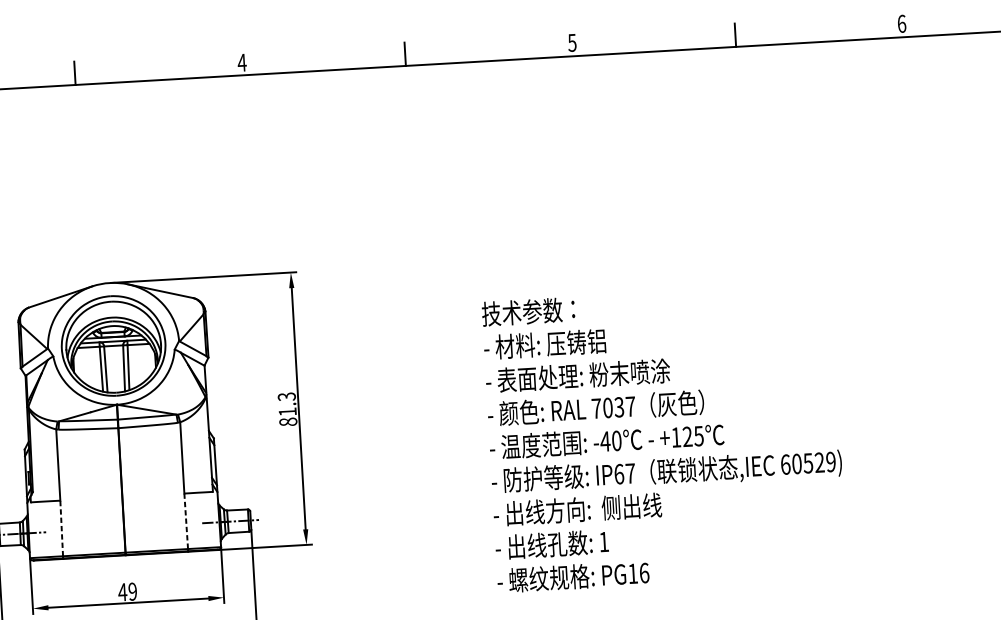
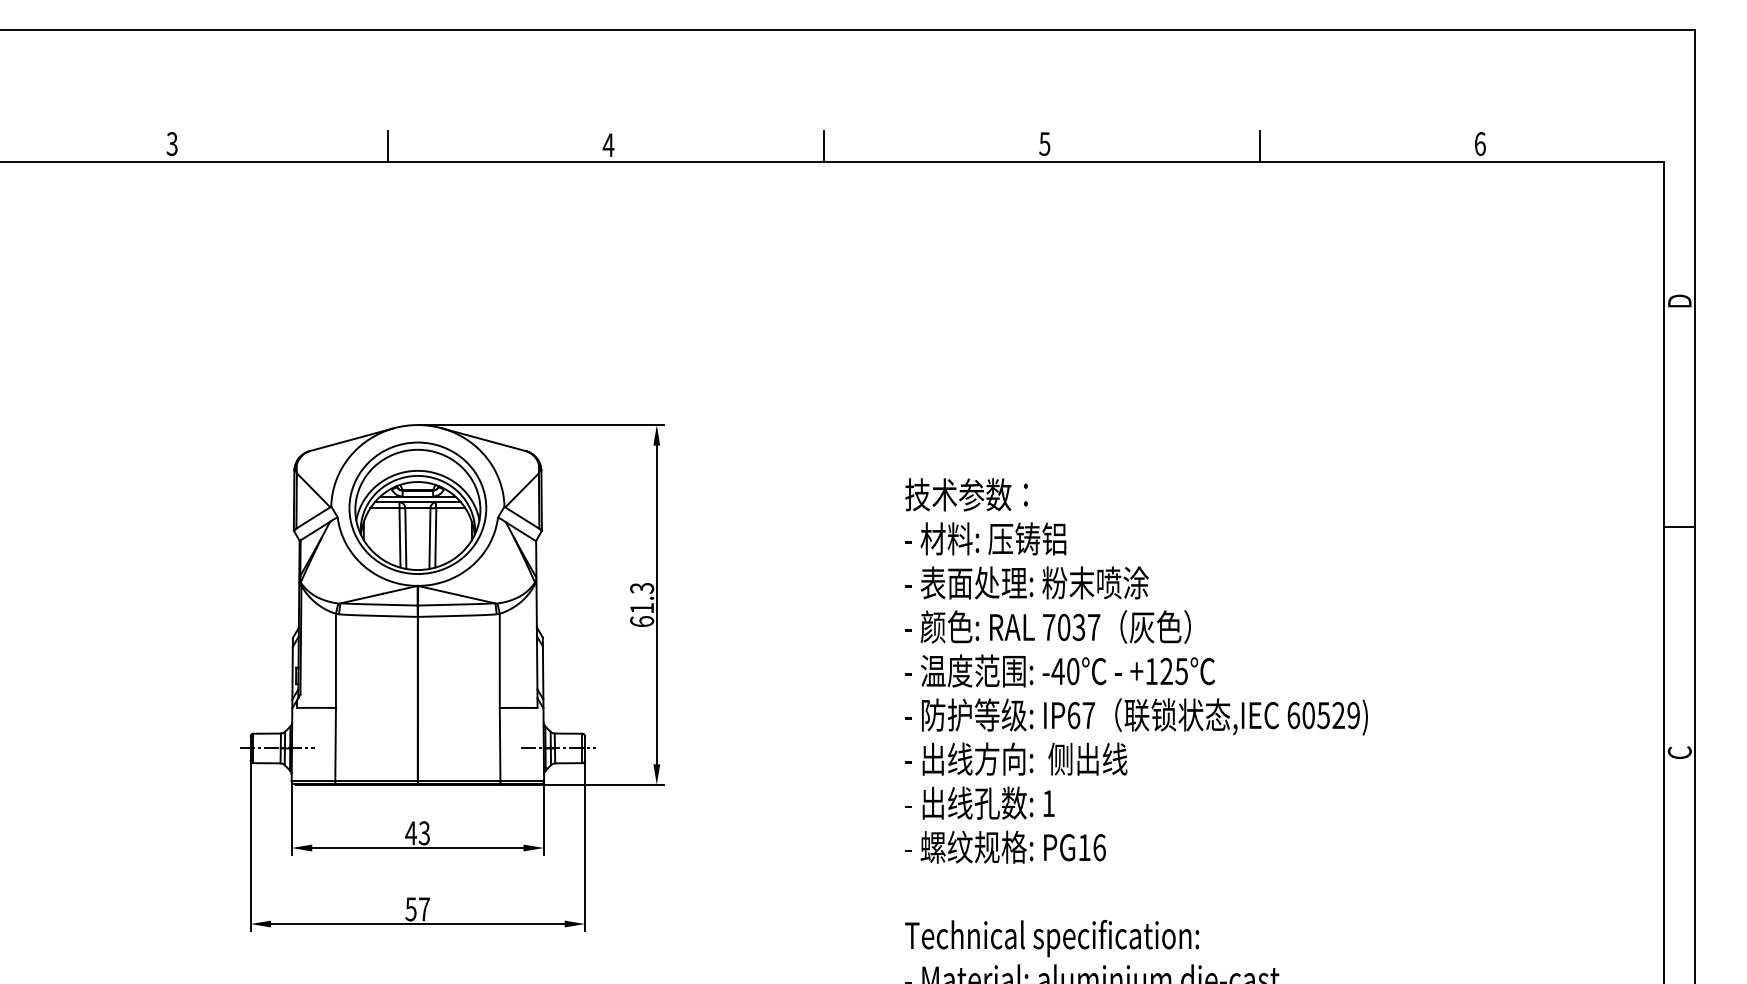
text: (288, 421) -> (642, 621), 81.3 -> 61.3
line: (186, 521) -> (500, 744), dashed -> solid
line: (61, 528) -> (335, 744), dashed -> solid
text: (132, 591) -> (423, 833), 49 -> 43

